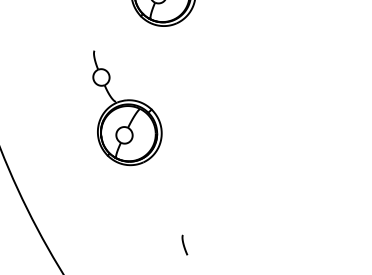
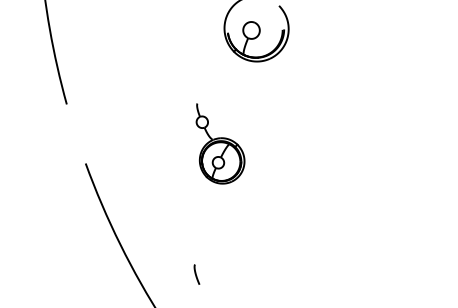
part: (127, 108) -> (220, 143), size x0.7
curve: (184, 245) -> (196, 274), moved

